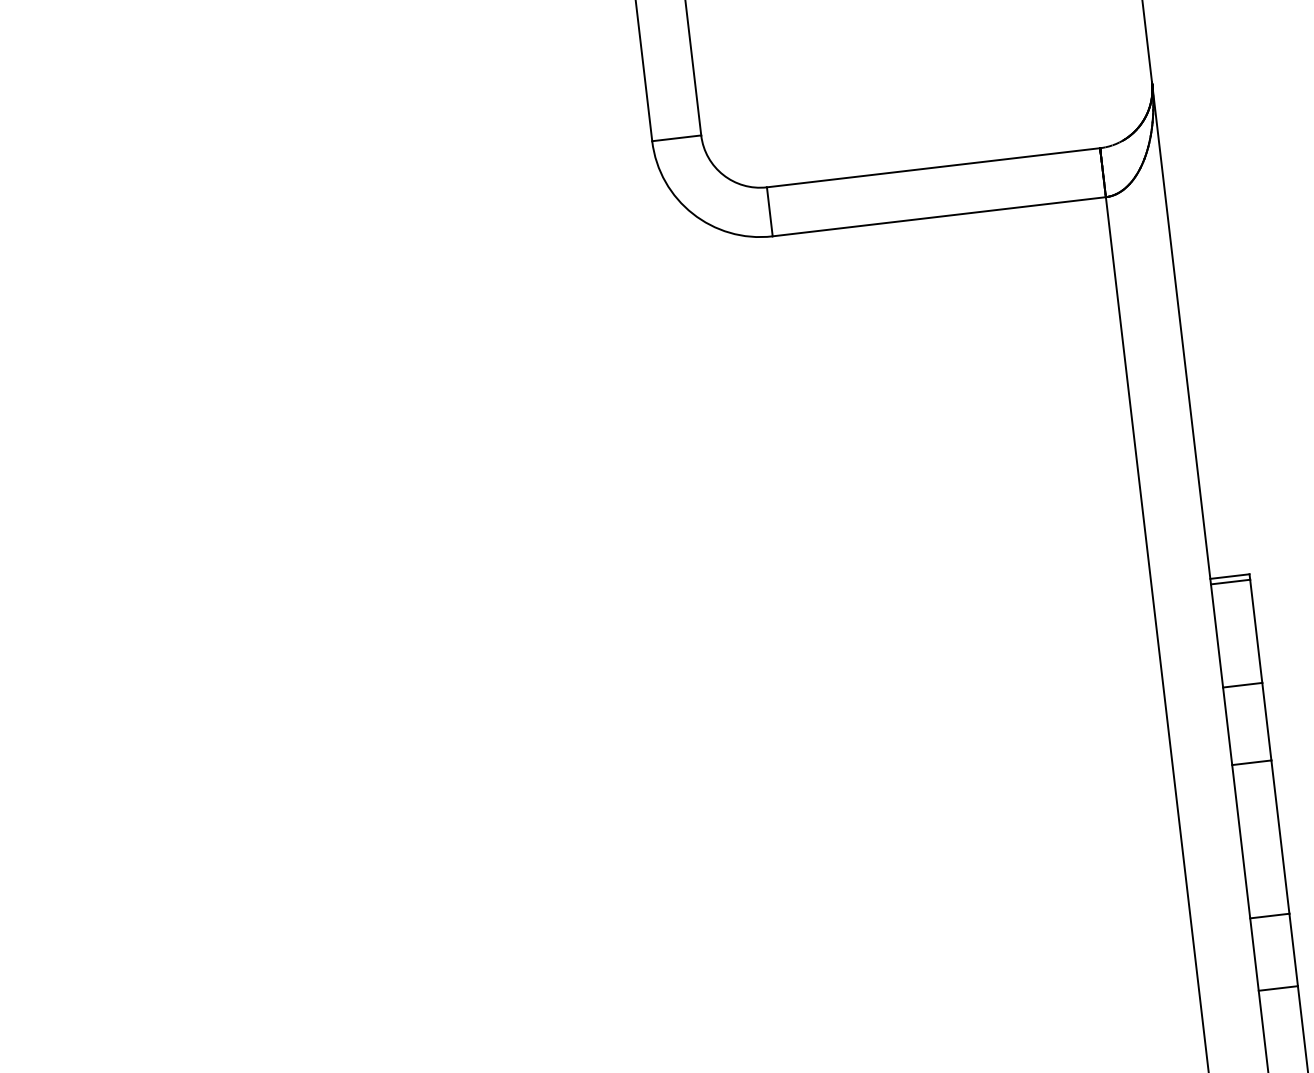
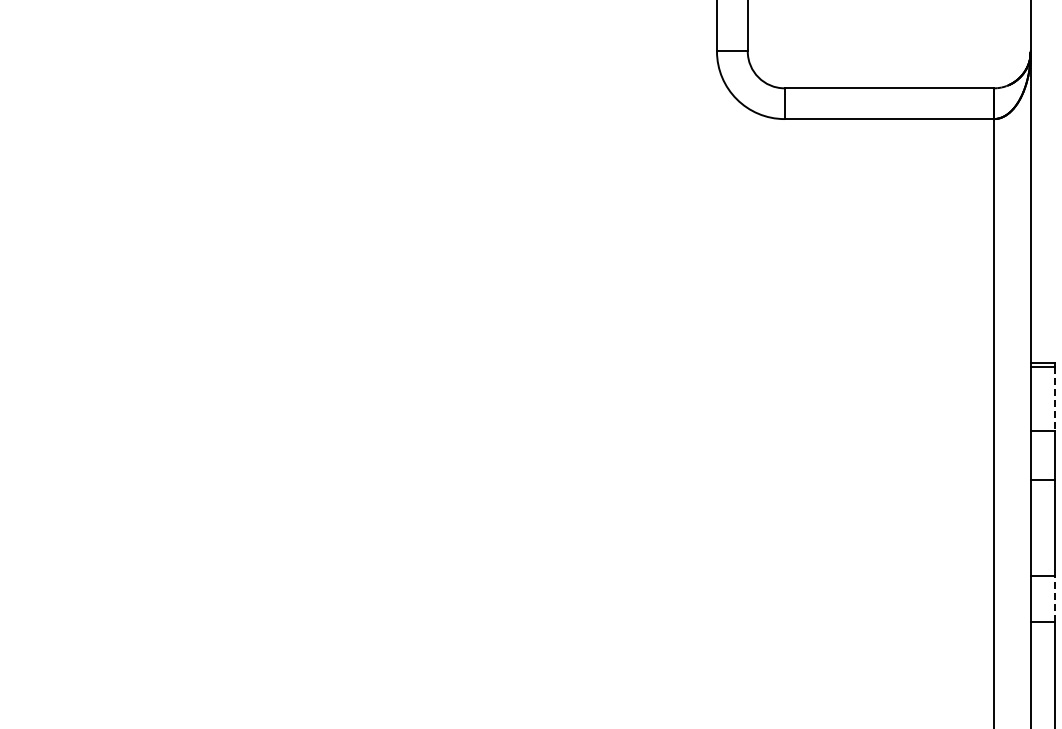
line: (1256, 632) -> (1055, 399), solid -> dashed
line: (1293, 950) -> (1055, 599), solid -> dashed

